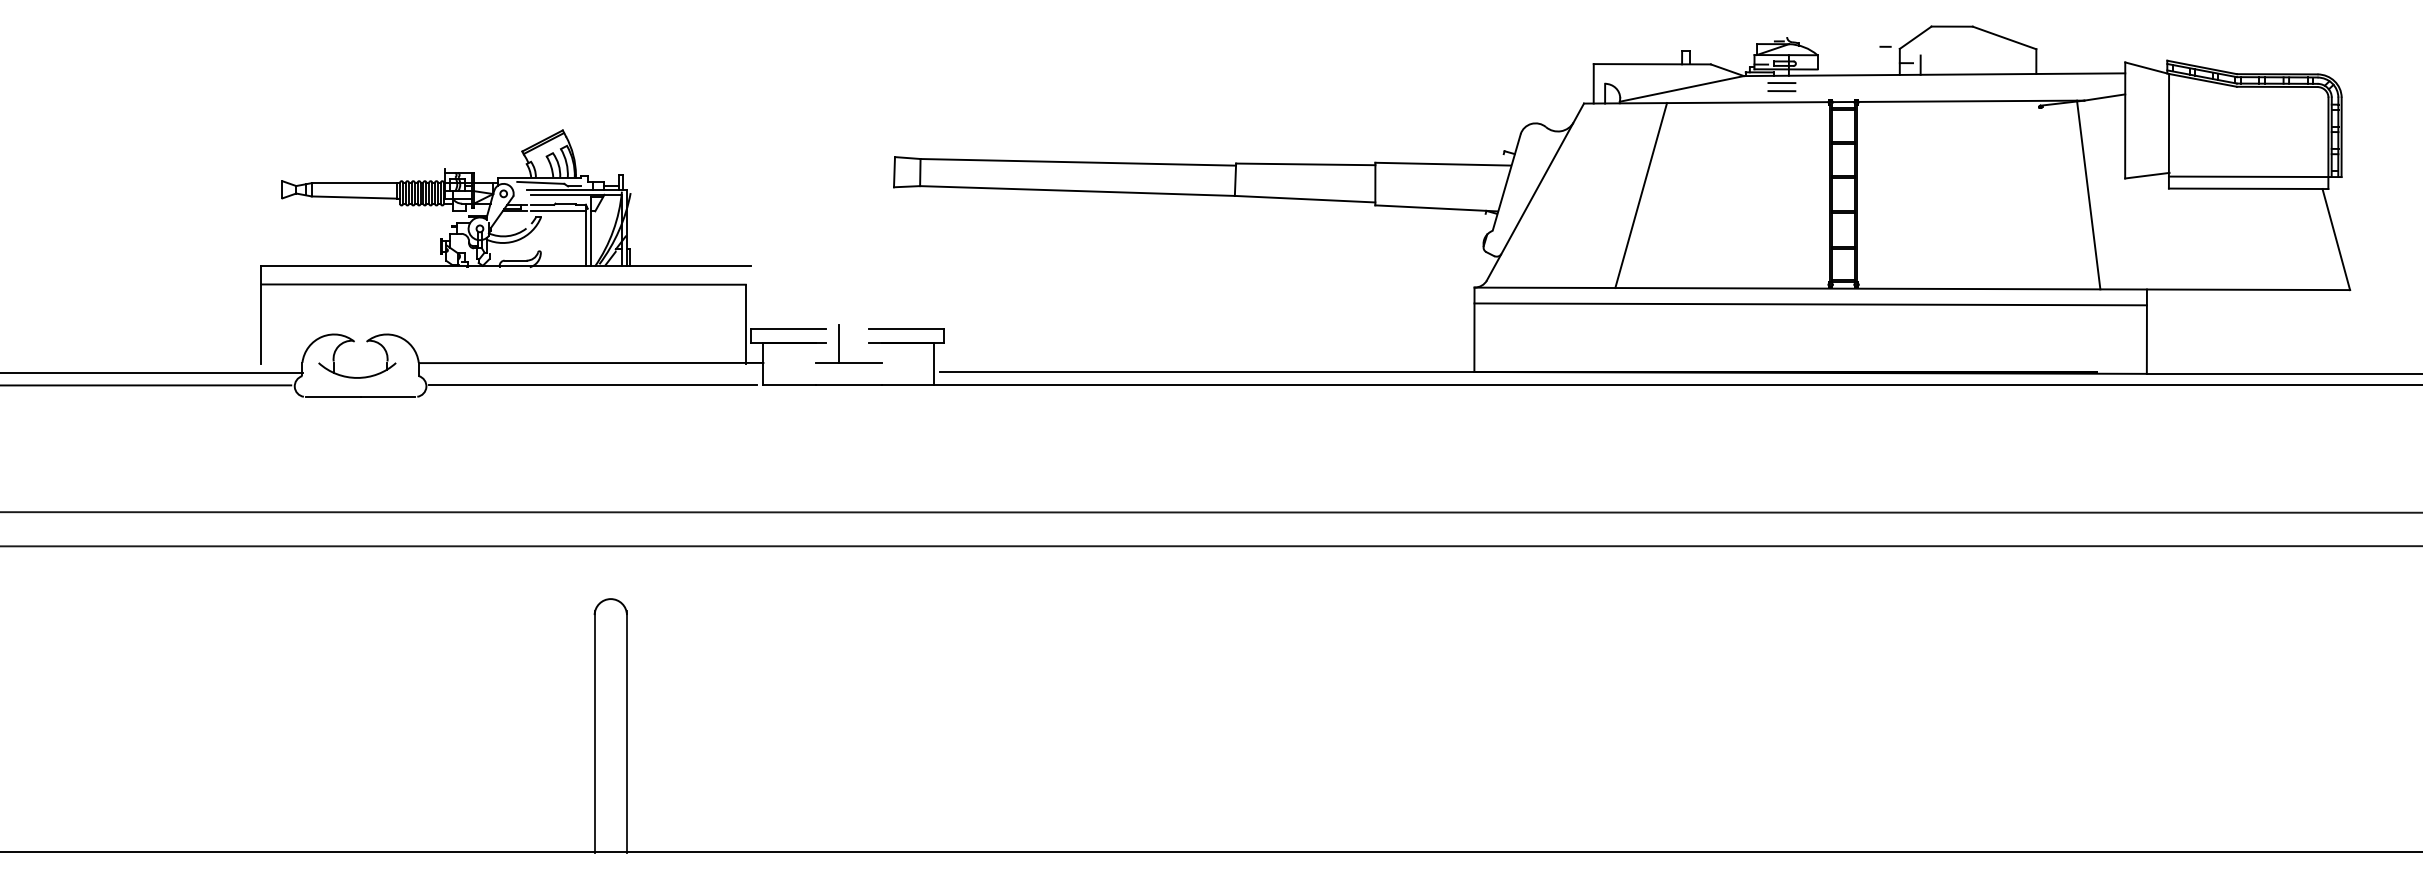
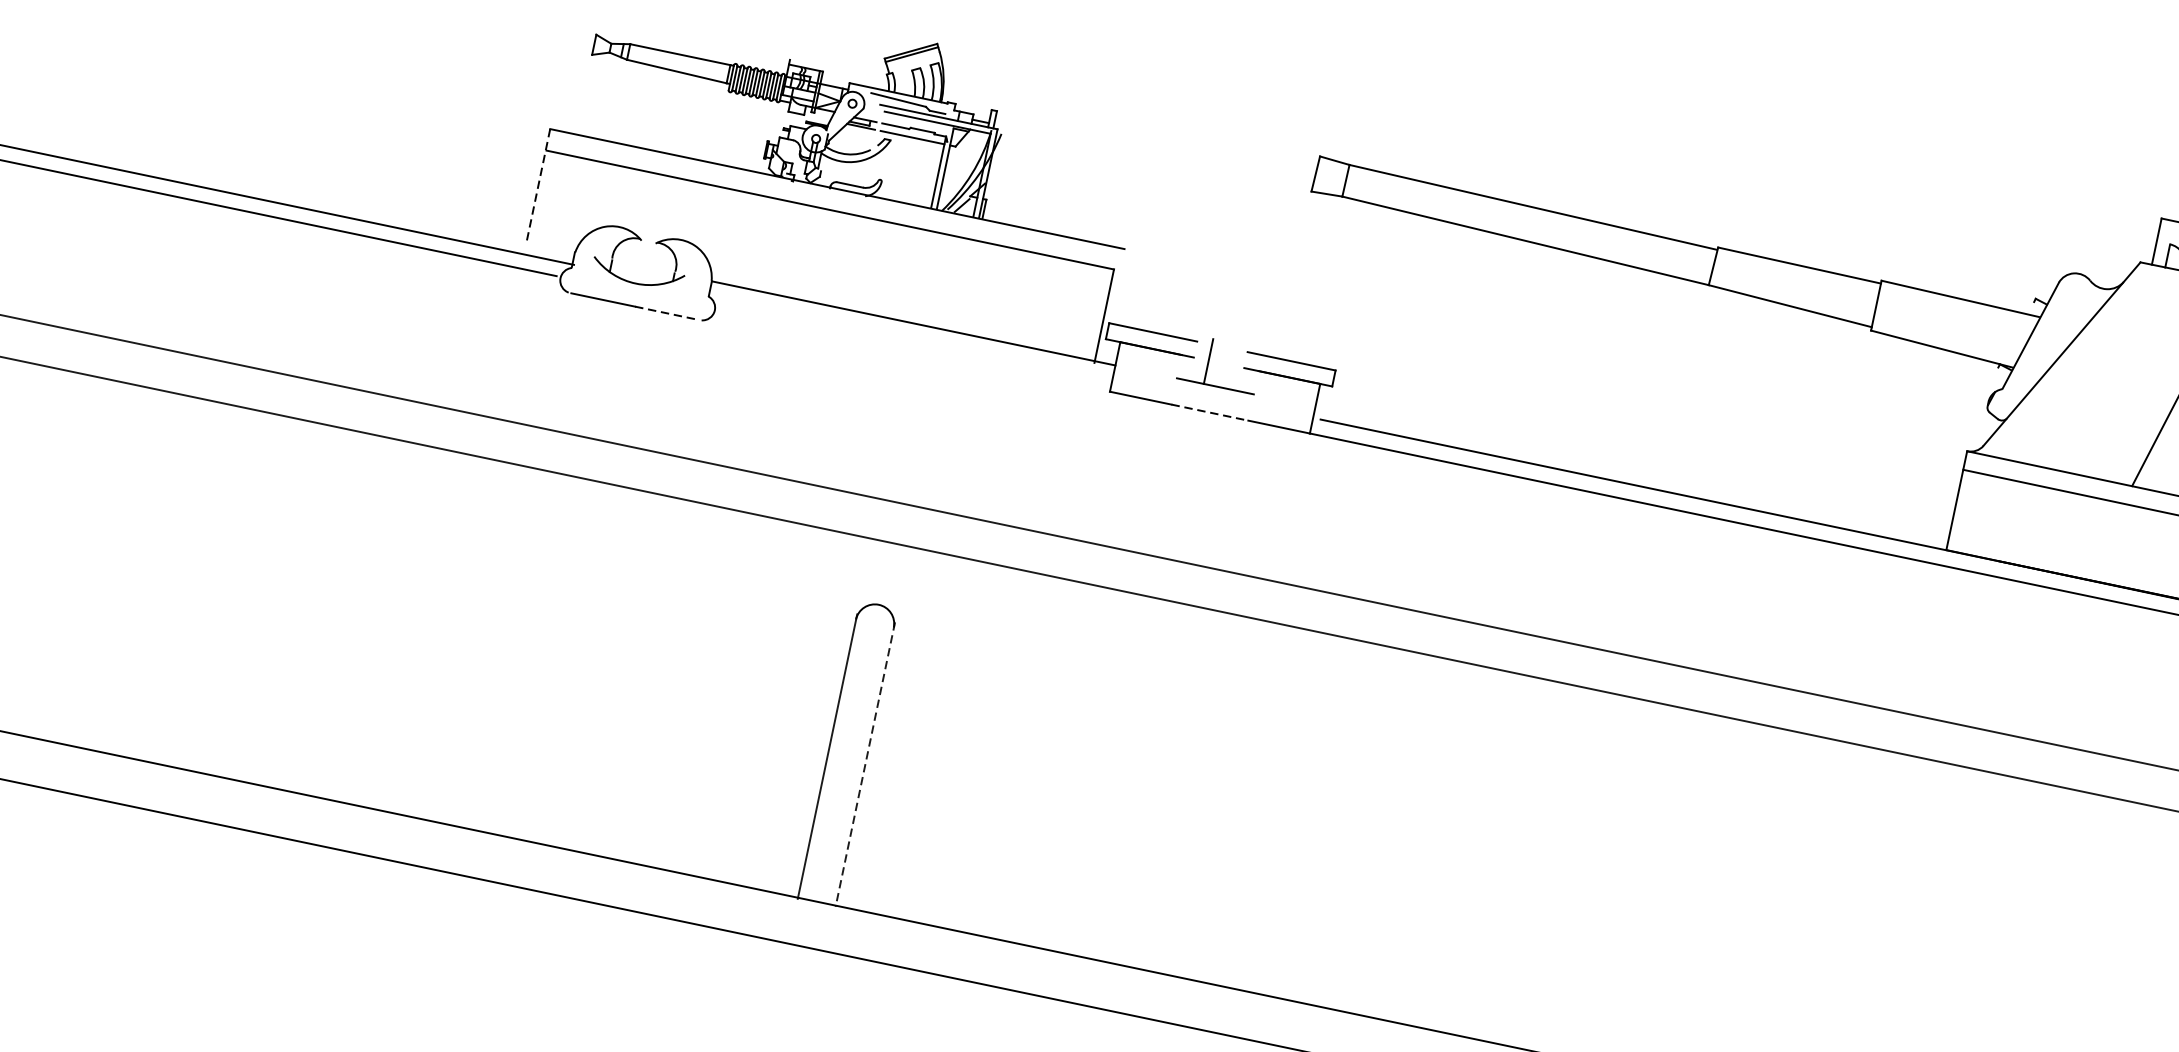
line: (260, 315) -> (537, 186), solid -> dashed
line: (593, 385) -> (910, 350), removed
line: (848, 385) -> (1209, 412), solid -> dashed
line: (388, 396) -> (667, 312), solid -> dashed
line: (627, 732) -> (865, 765), solid -> dashed

